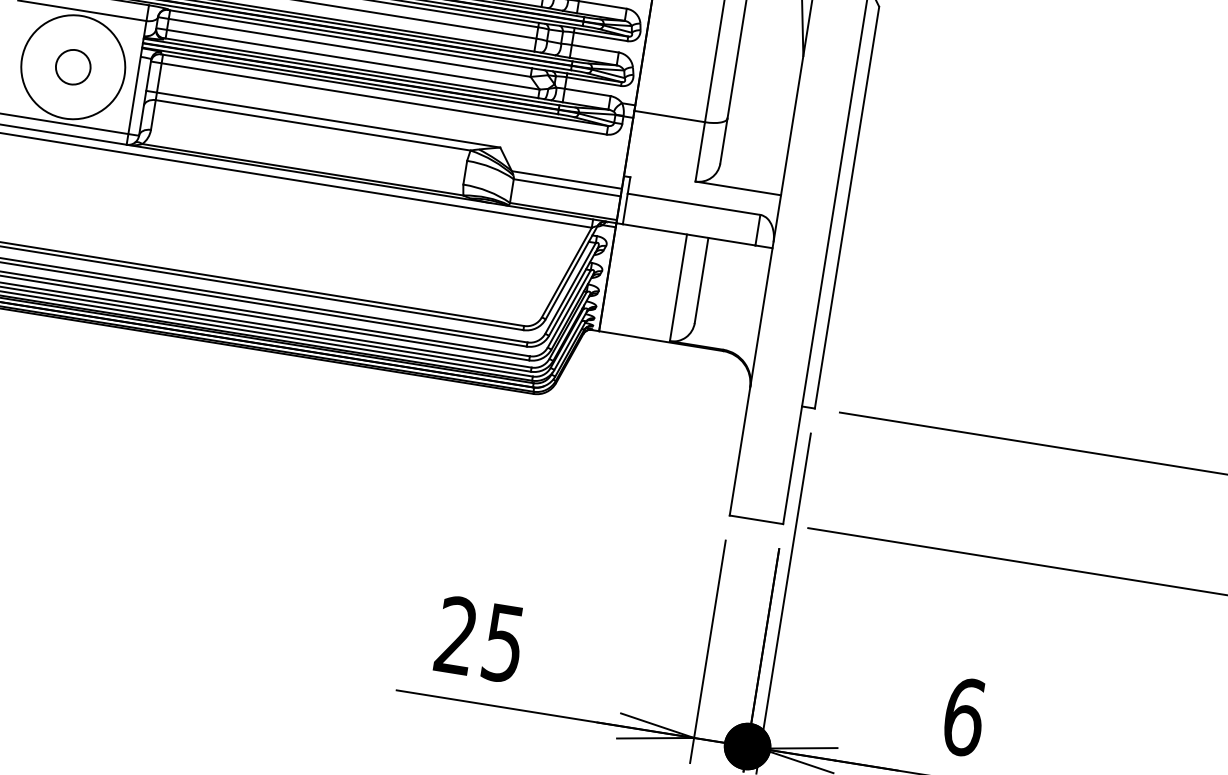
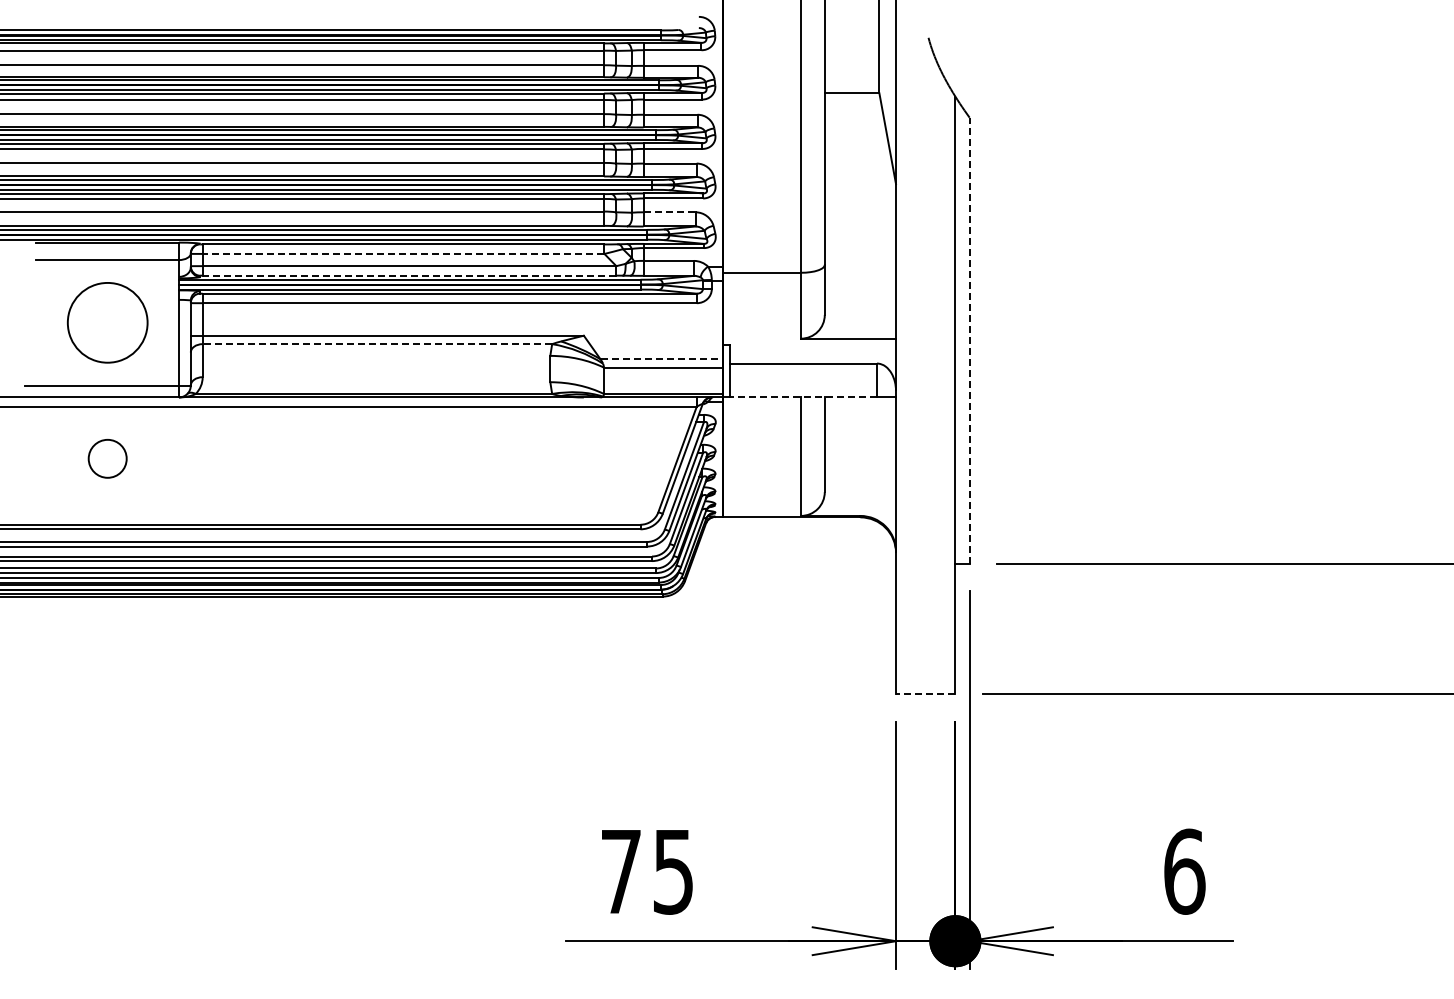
line: (349, 47) -> (403, 253), solid -> dashed
line: (596, 49) -> (670, 212), solid -> dashed
circle: (73, 66) -> (107, 322), size x0.7
circle: (73, 66) -> (107, 458), moved
line: (351, 68) -> (409, 275), solid -> dashed
line: (313, 125) -> (377, 344), solid -> dashed
line: (567, 180) -> (662, 359), solid -> dashed
line: (846, 207) -> (969, 340), solid -> dashed
line: (689, 234) -> (803, 397), solid -> dashed
line: (756, 520) -> (925, 694), solid -> dashed
text: (456, 634) -> (620, 870), 25 -> 75

